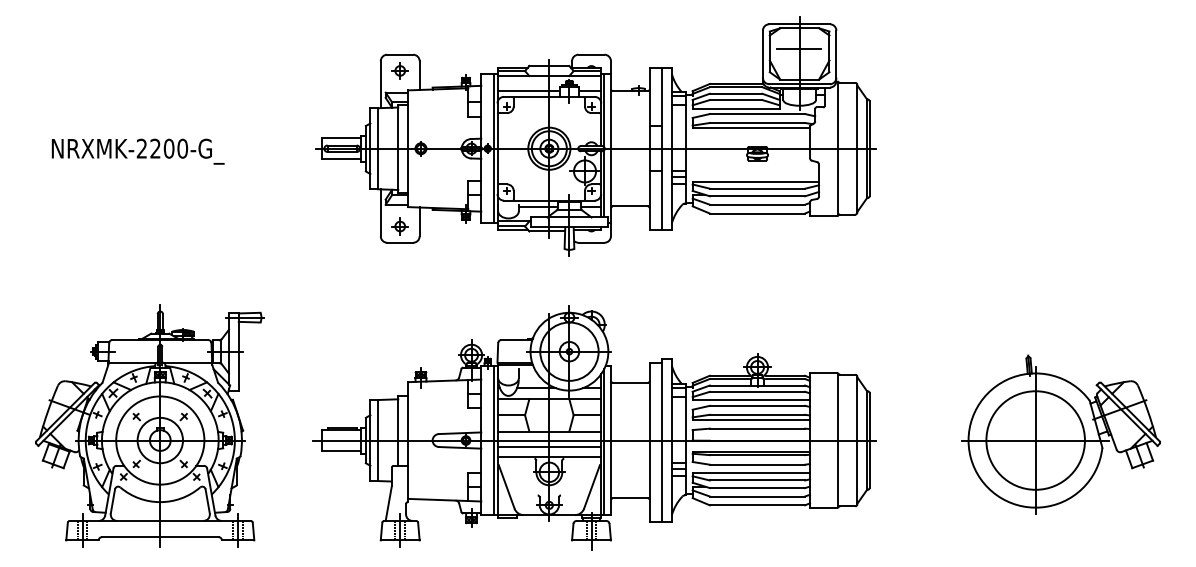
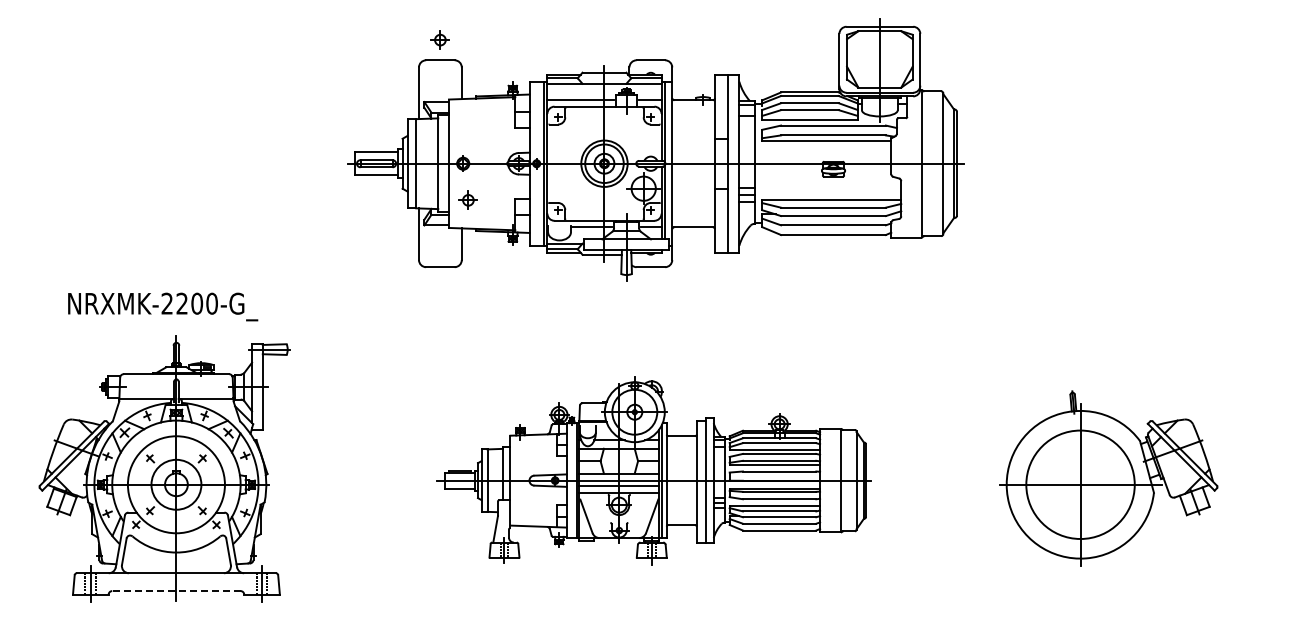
line: (798, 48) -> (878, 53), removed
part: (399, 70) -> (439, 39), moved
text: (138, 151) -> (163, 306), moved
part: (399, 225) -> (467, 199), moved
part: (593, 427) -> (653, 470), size x0.7
part: (1061, 434) -> (1108, 478), moved
line: (159, 537) -> (175, 591), solid -> dashed

